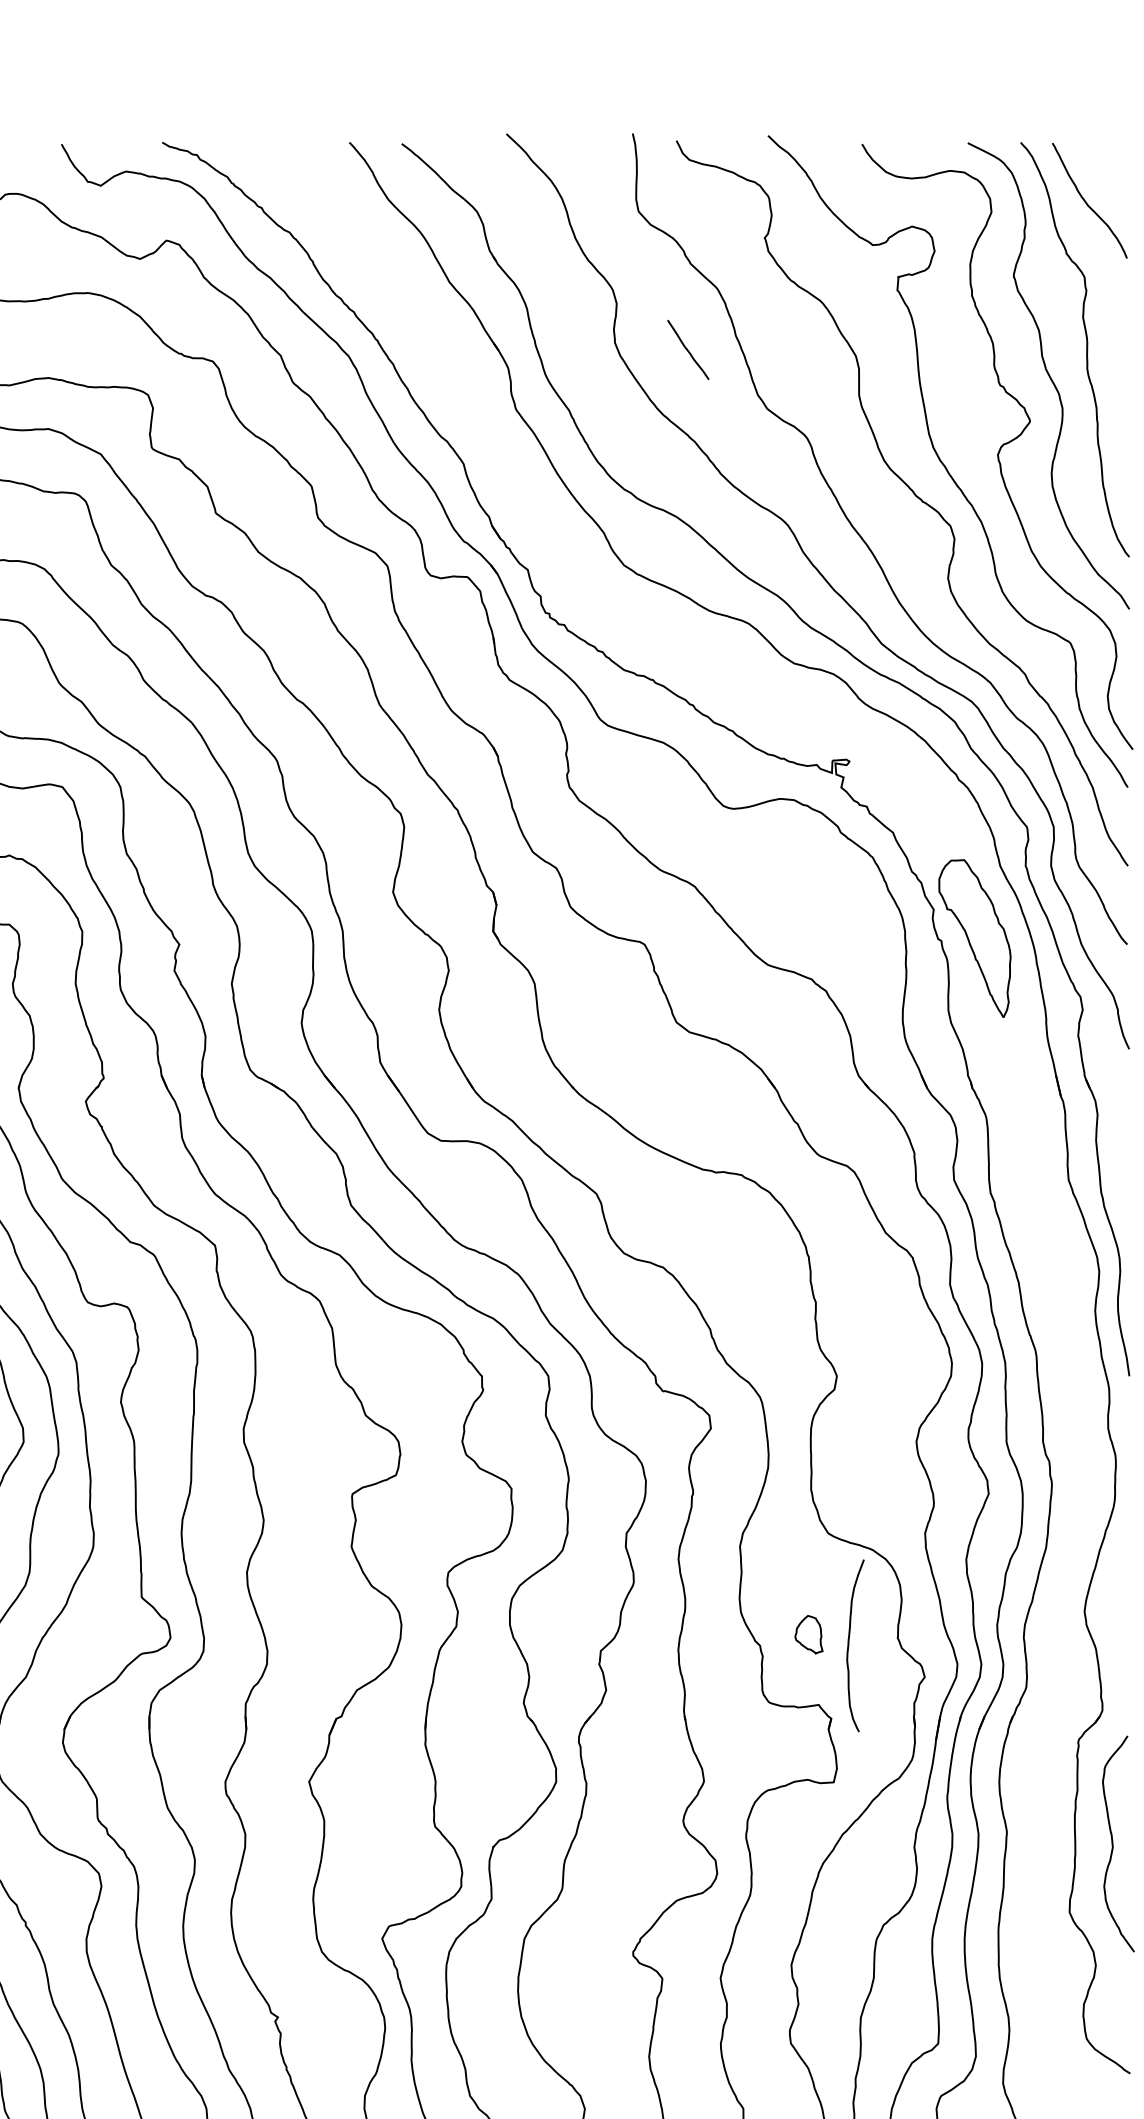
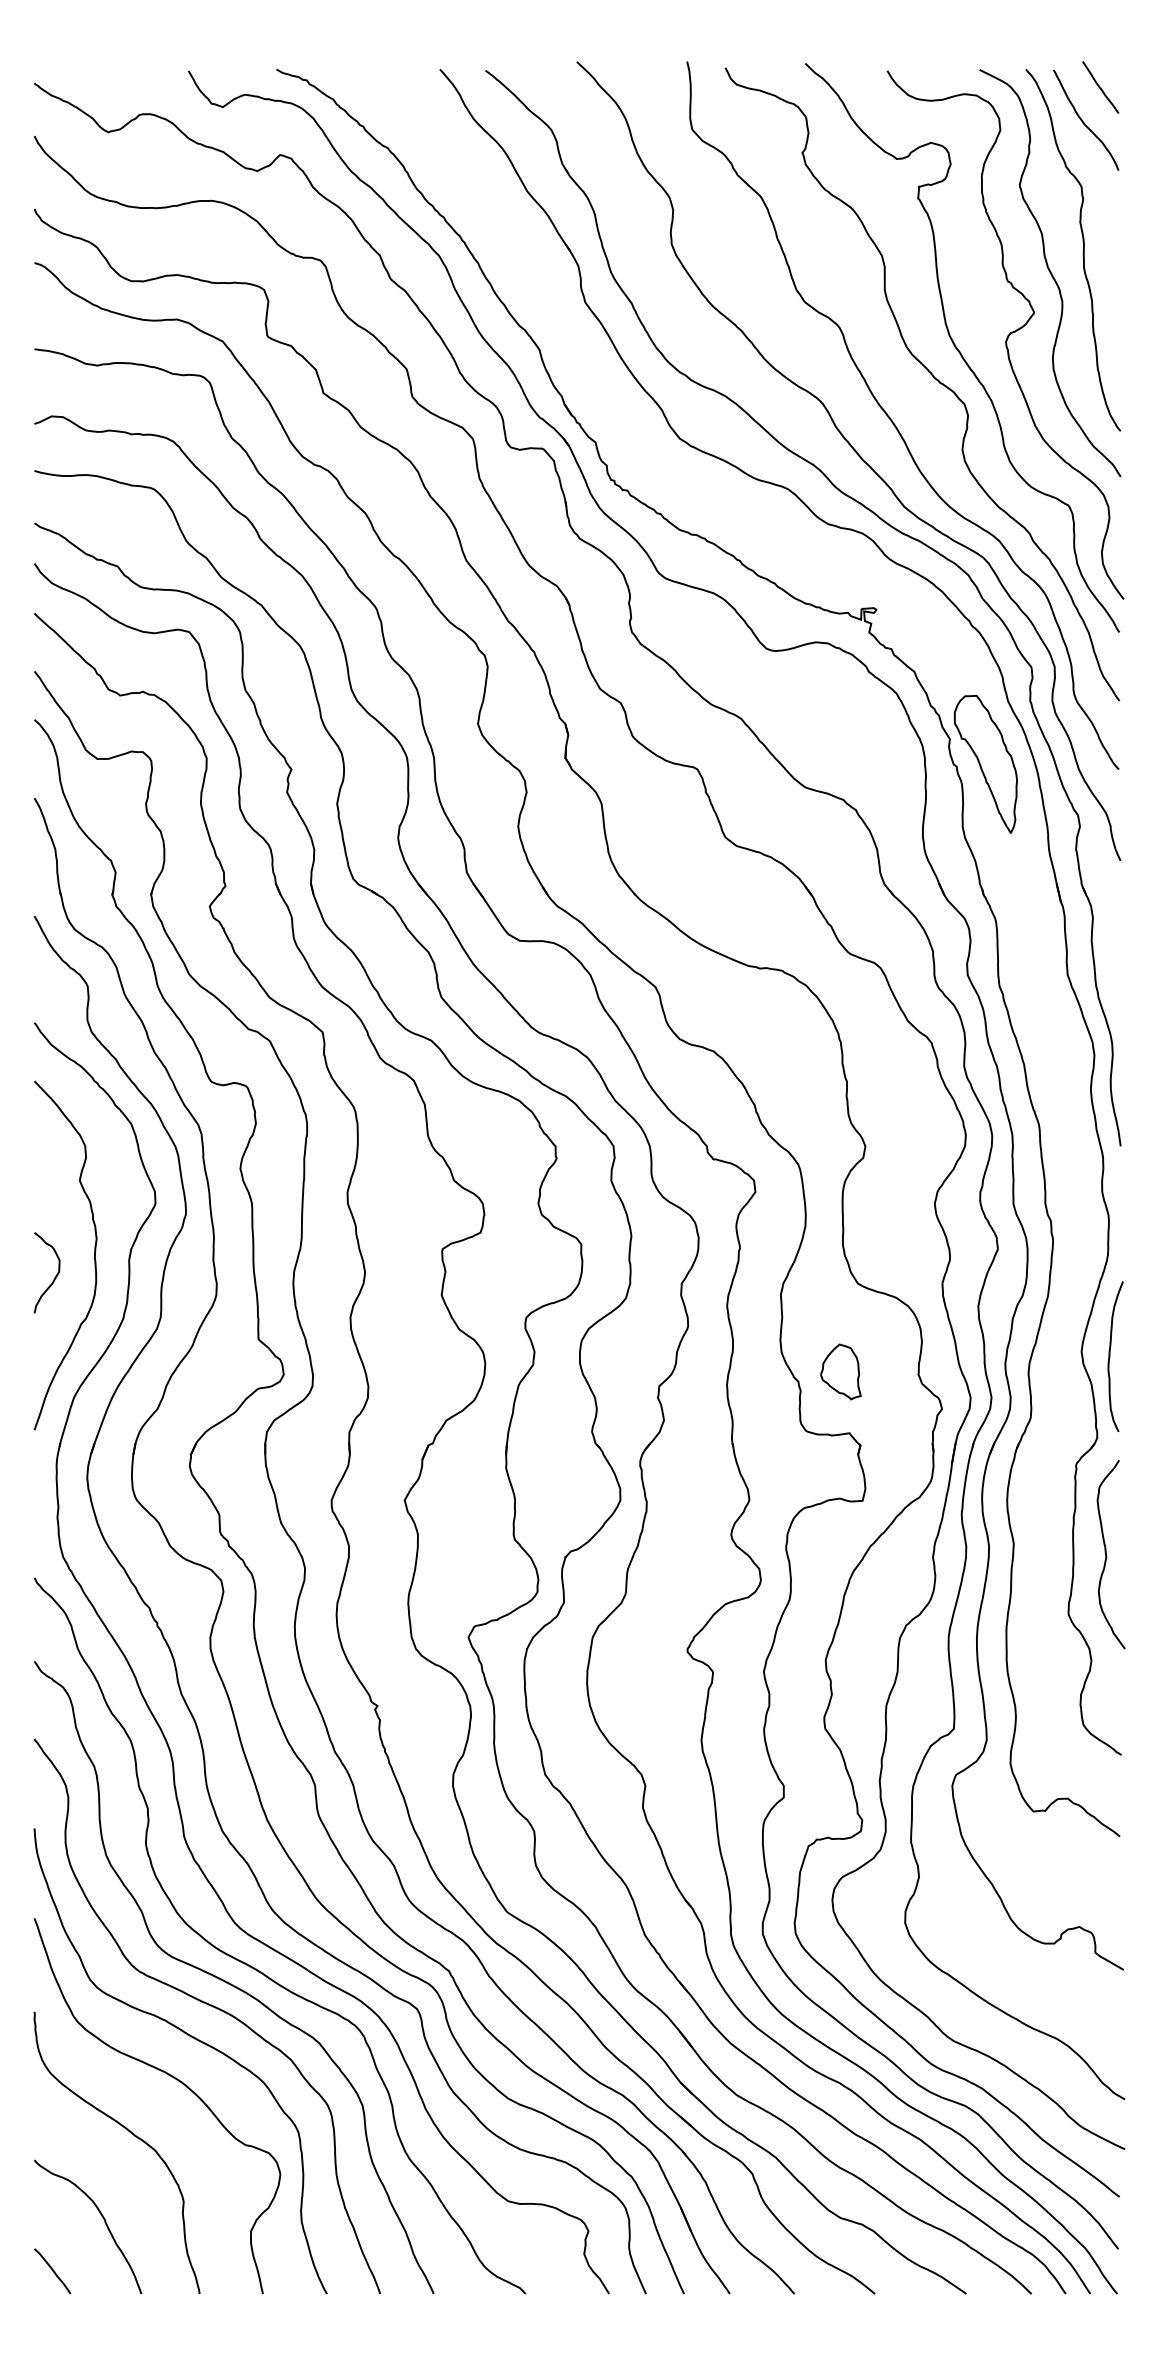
line: (688, 349) -> (1100, 87), moved
part: (808, 1634) -> (840, 1371), size x1.67
curve: (849, 1645) -> (1110, 1356), moved

